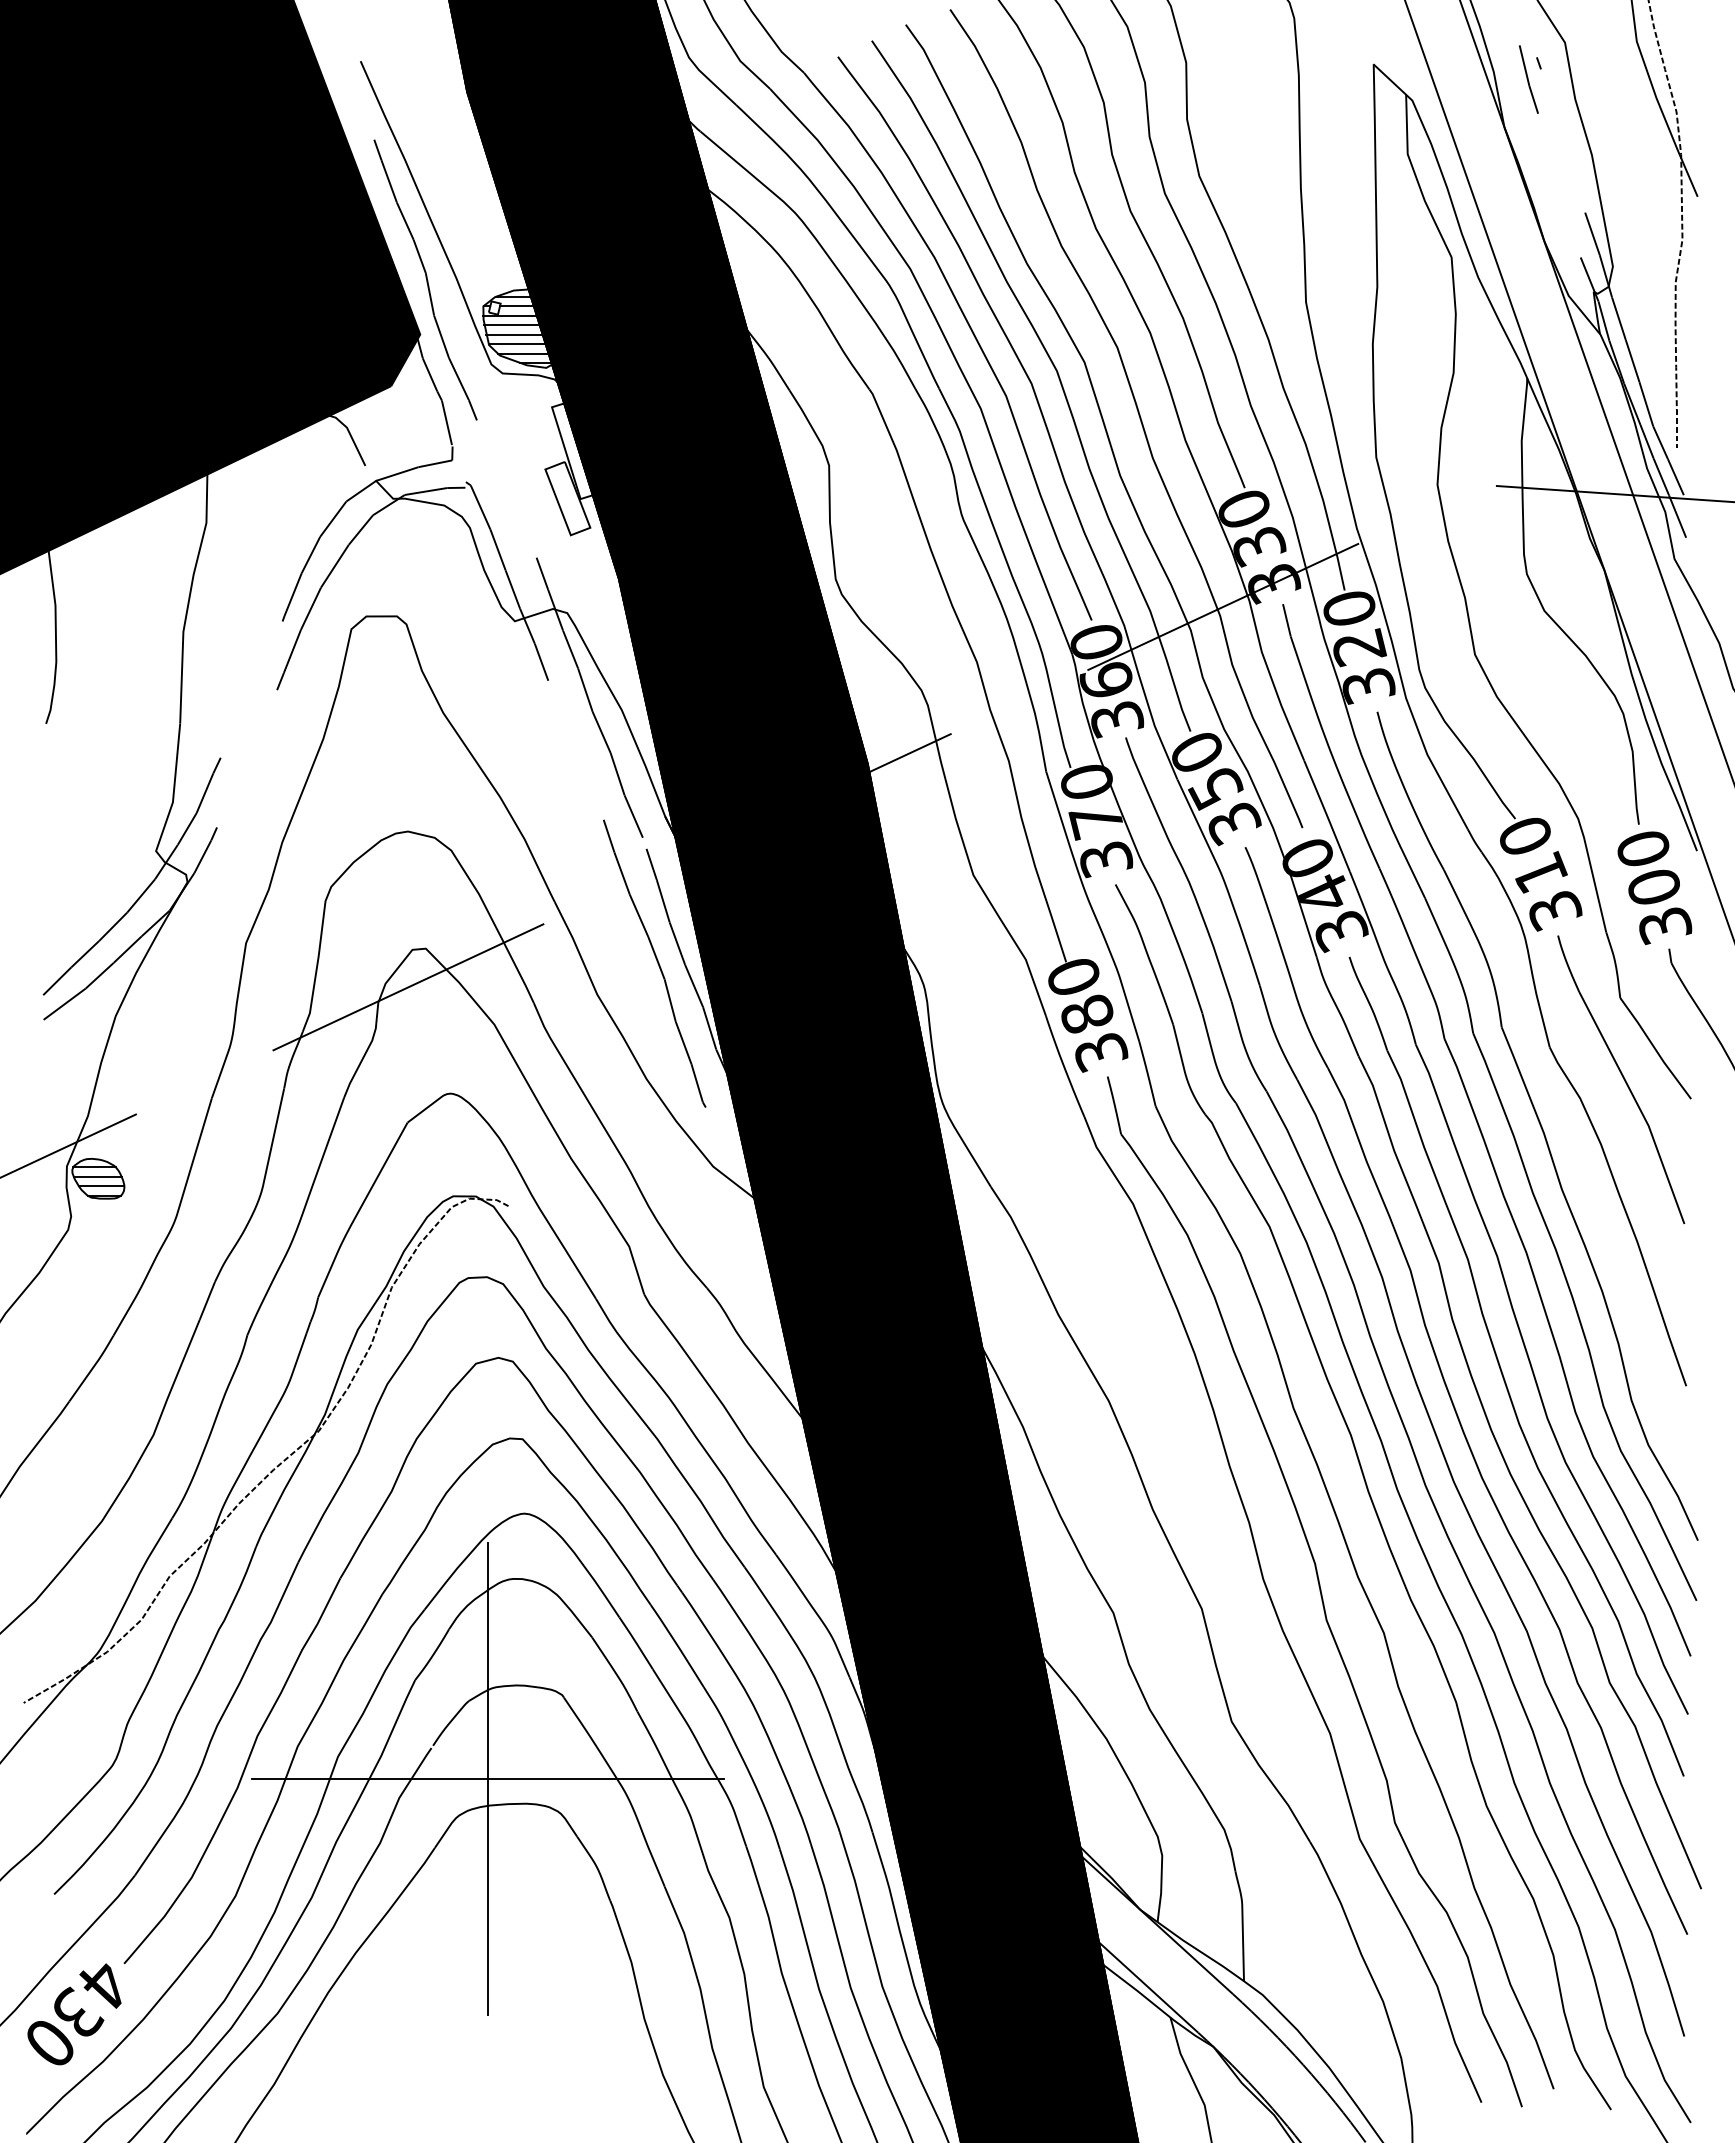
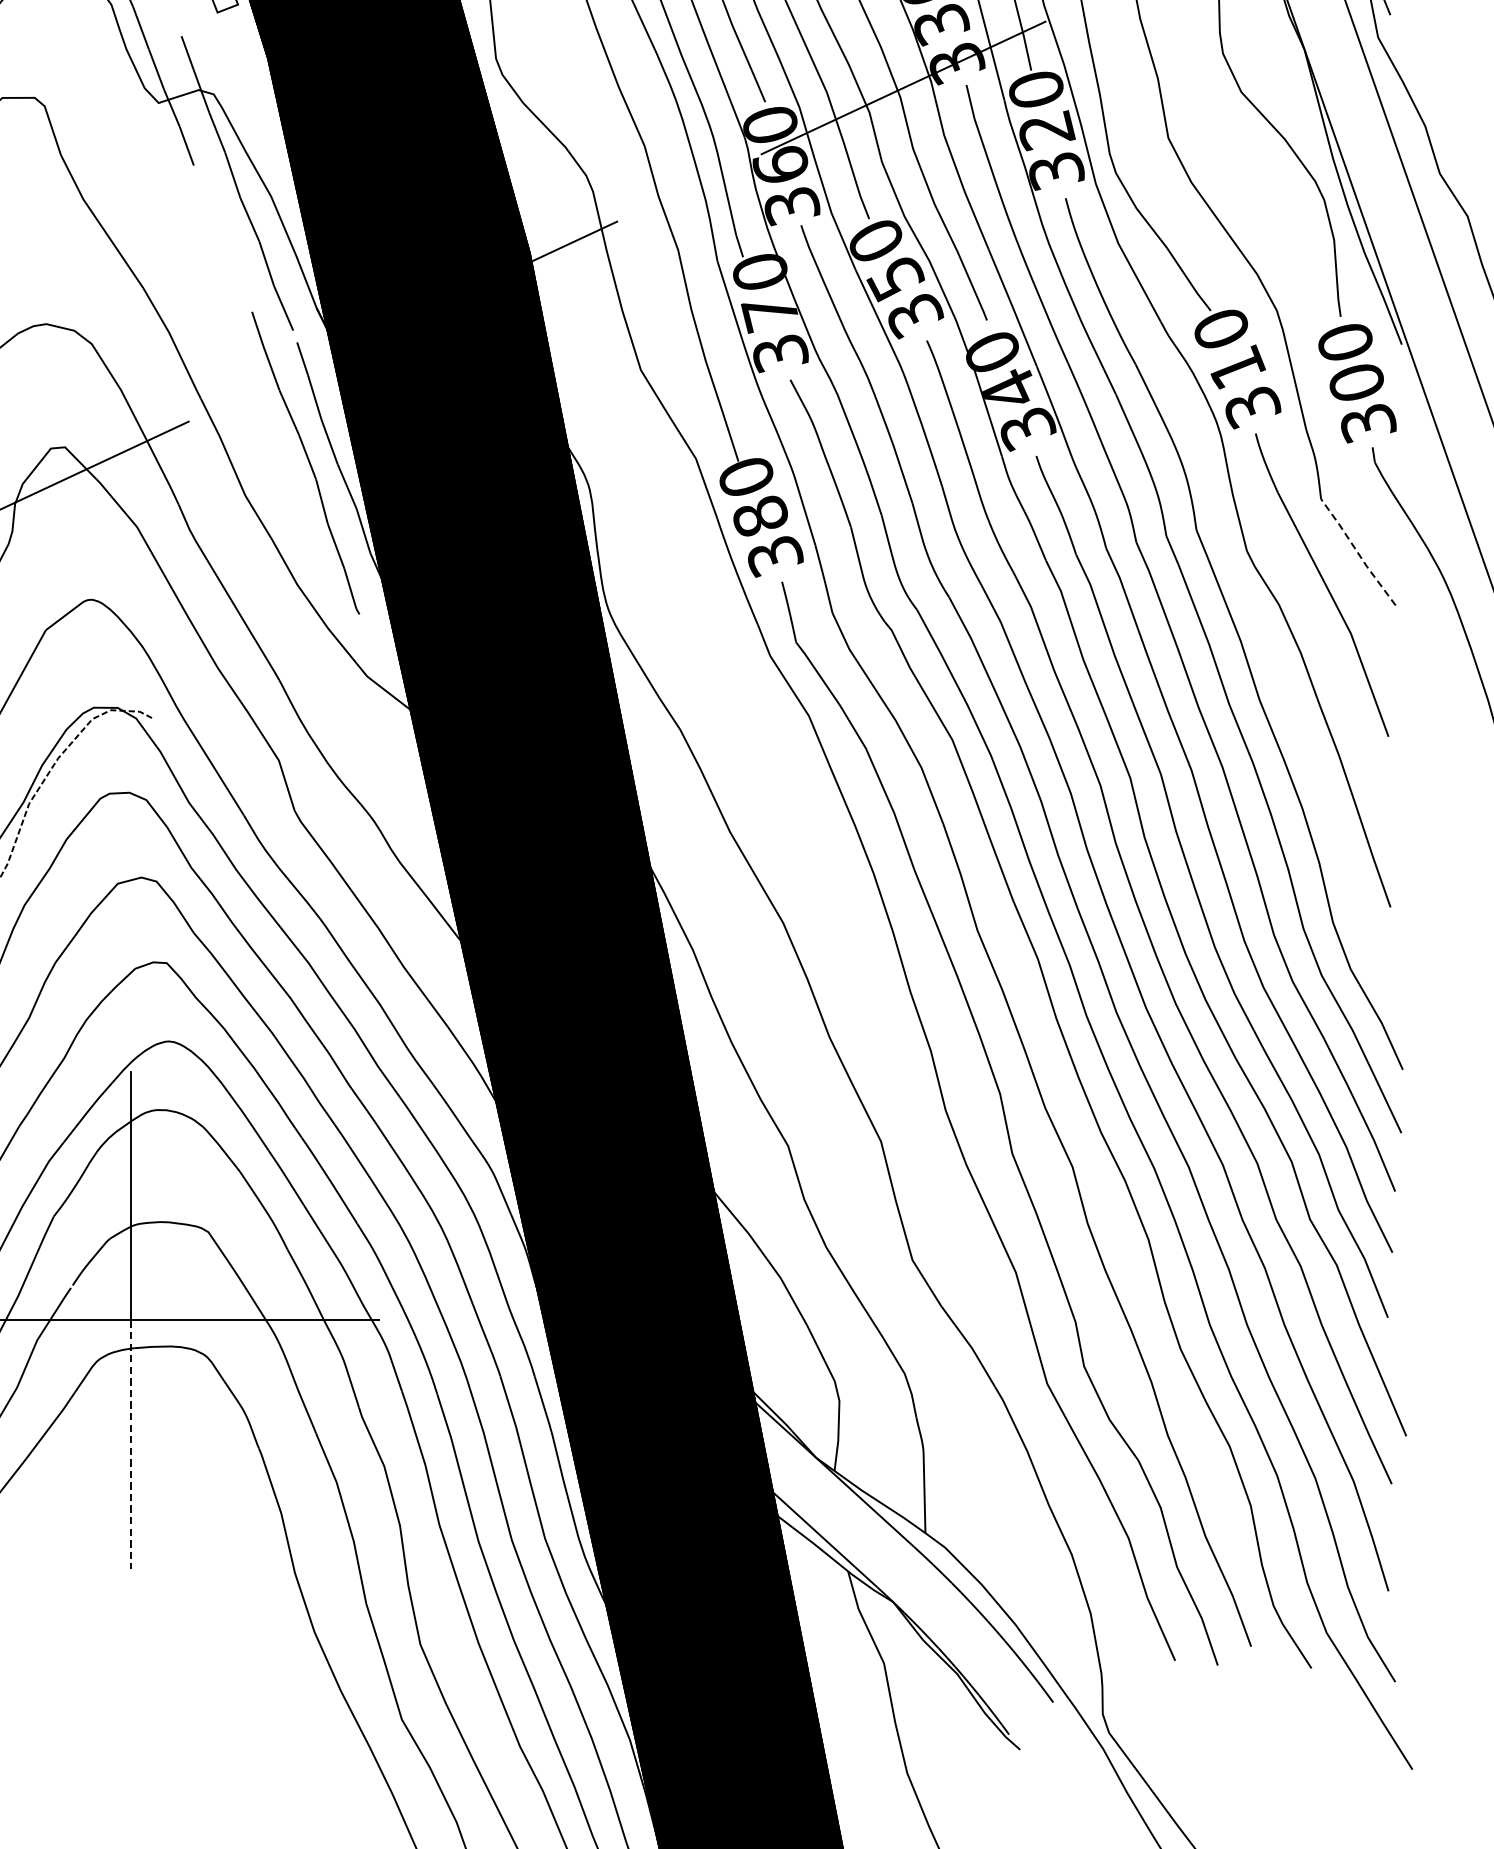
line: (1654, 1048) -> (1357, 552), solid -> dashed
line: (488, 1897) -> (130, 1445), solid -> dashed

